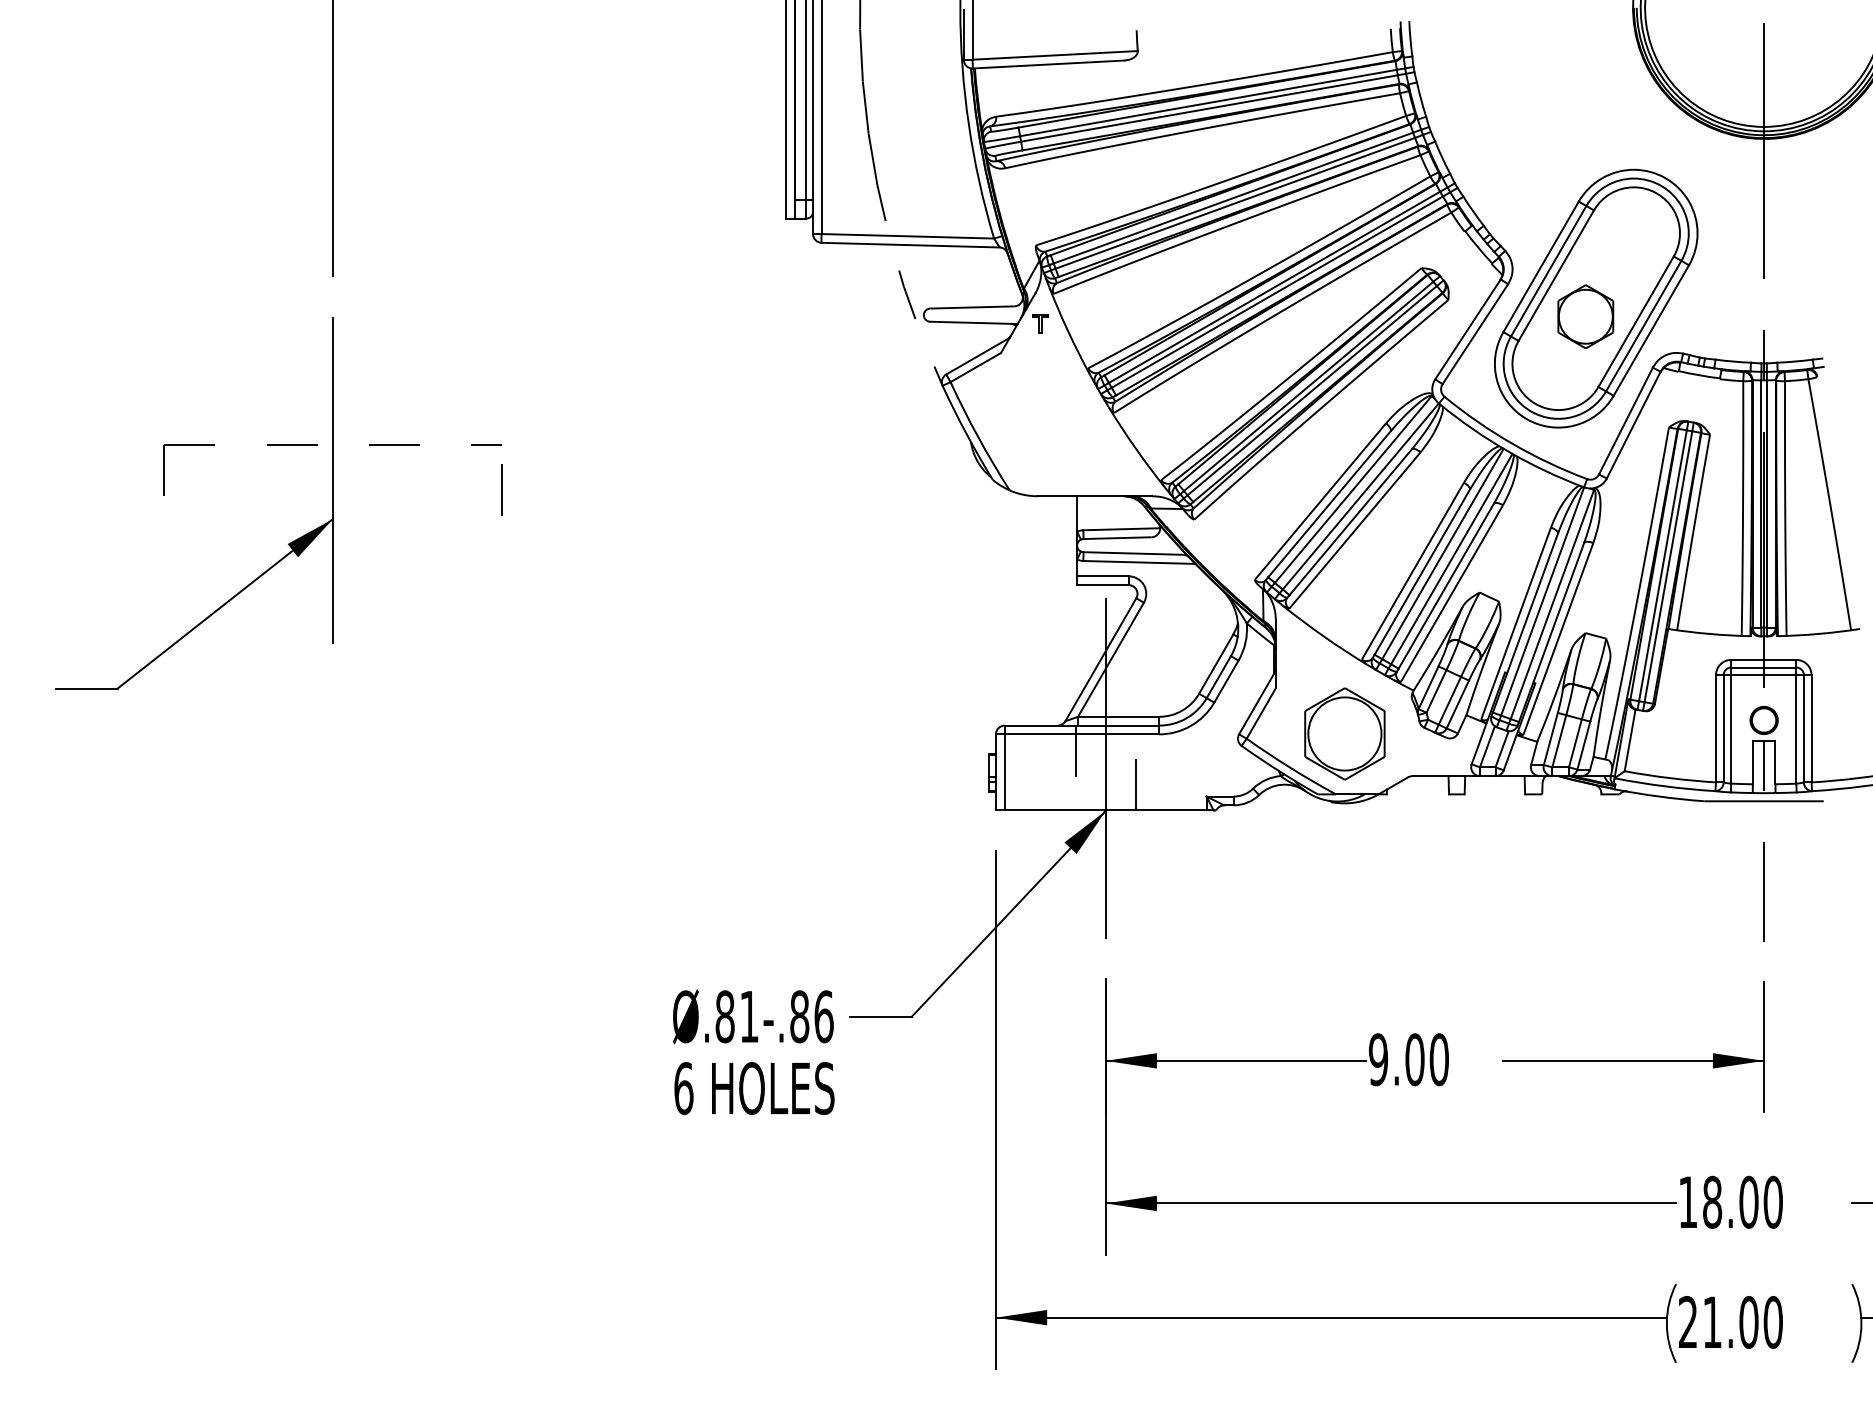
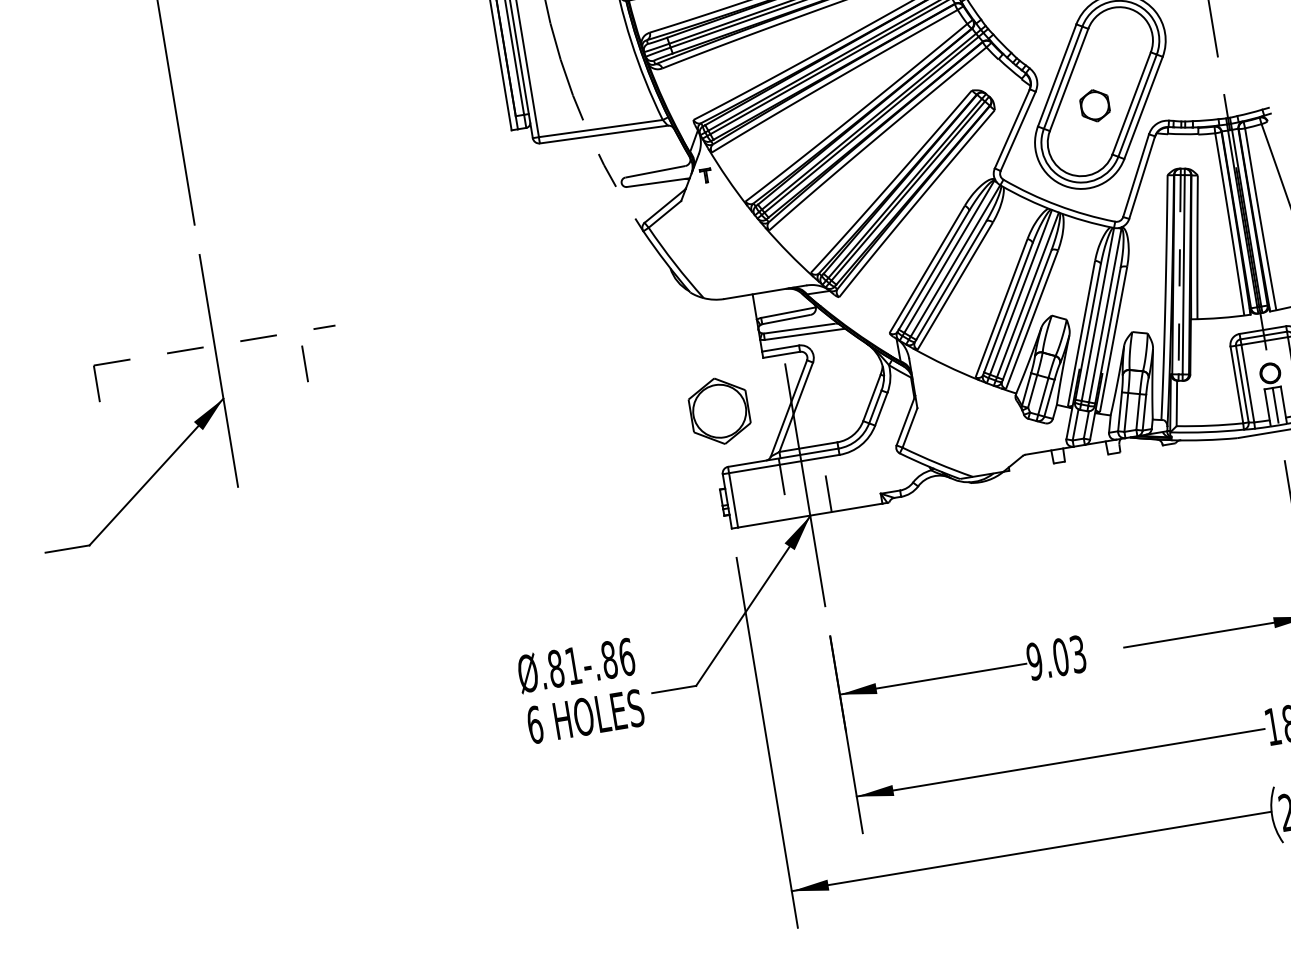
part: (1585, 316) -> (1094, 105), size x0.7
line: (501, 489) -> (304, 363), moved
line: (1662, 565) -> (1179, 274), solid -> dashed
part: (1344, 733) -> (719, 410), moved
text: (753, 1051) -> (580, 690), moved
text: (1438, 1059) -> (1077, 654), 9.00 -> 9.03

